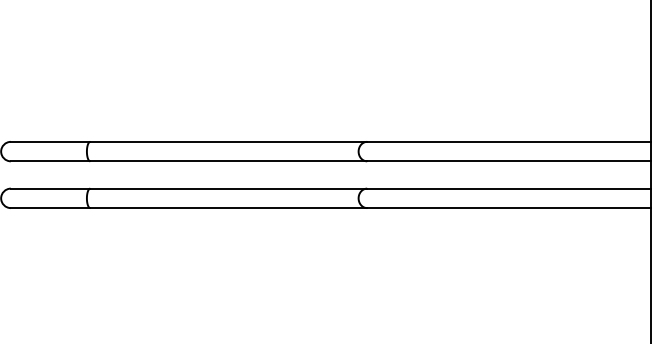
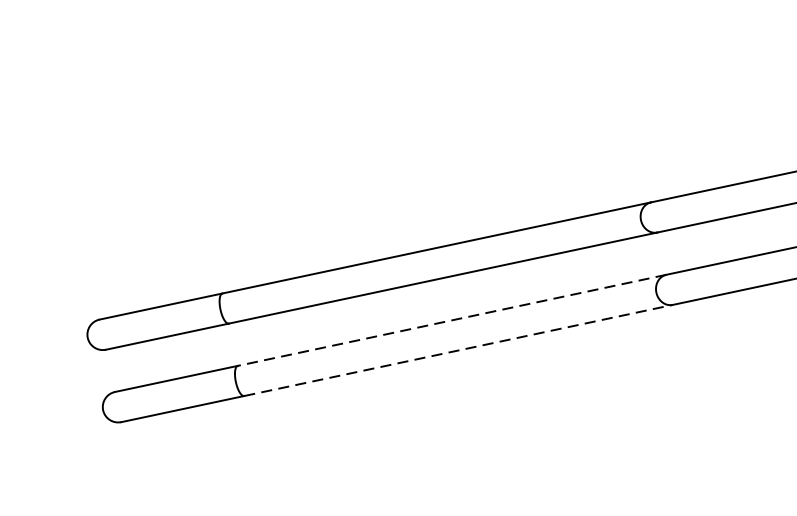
line: (228, 188) -> (451, 320), solid -> dashed
line: (229, 208) -> (459, 350), solid -> dashed

